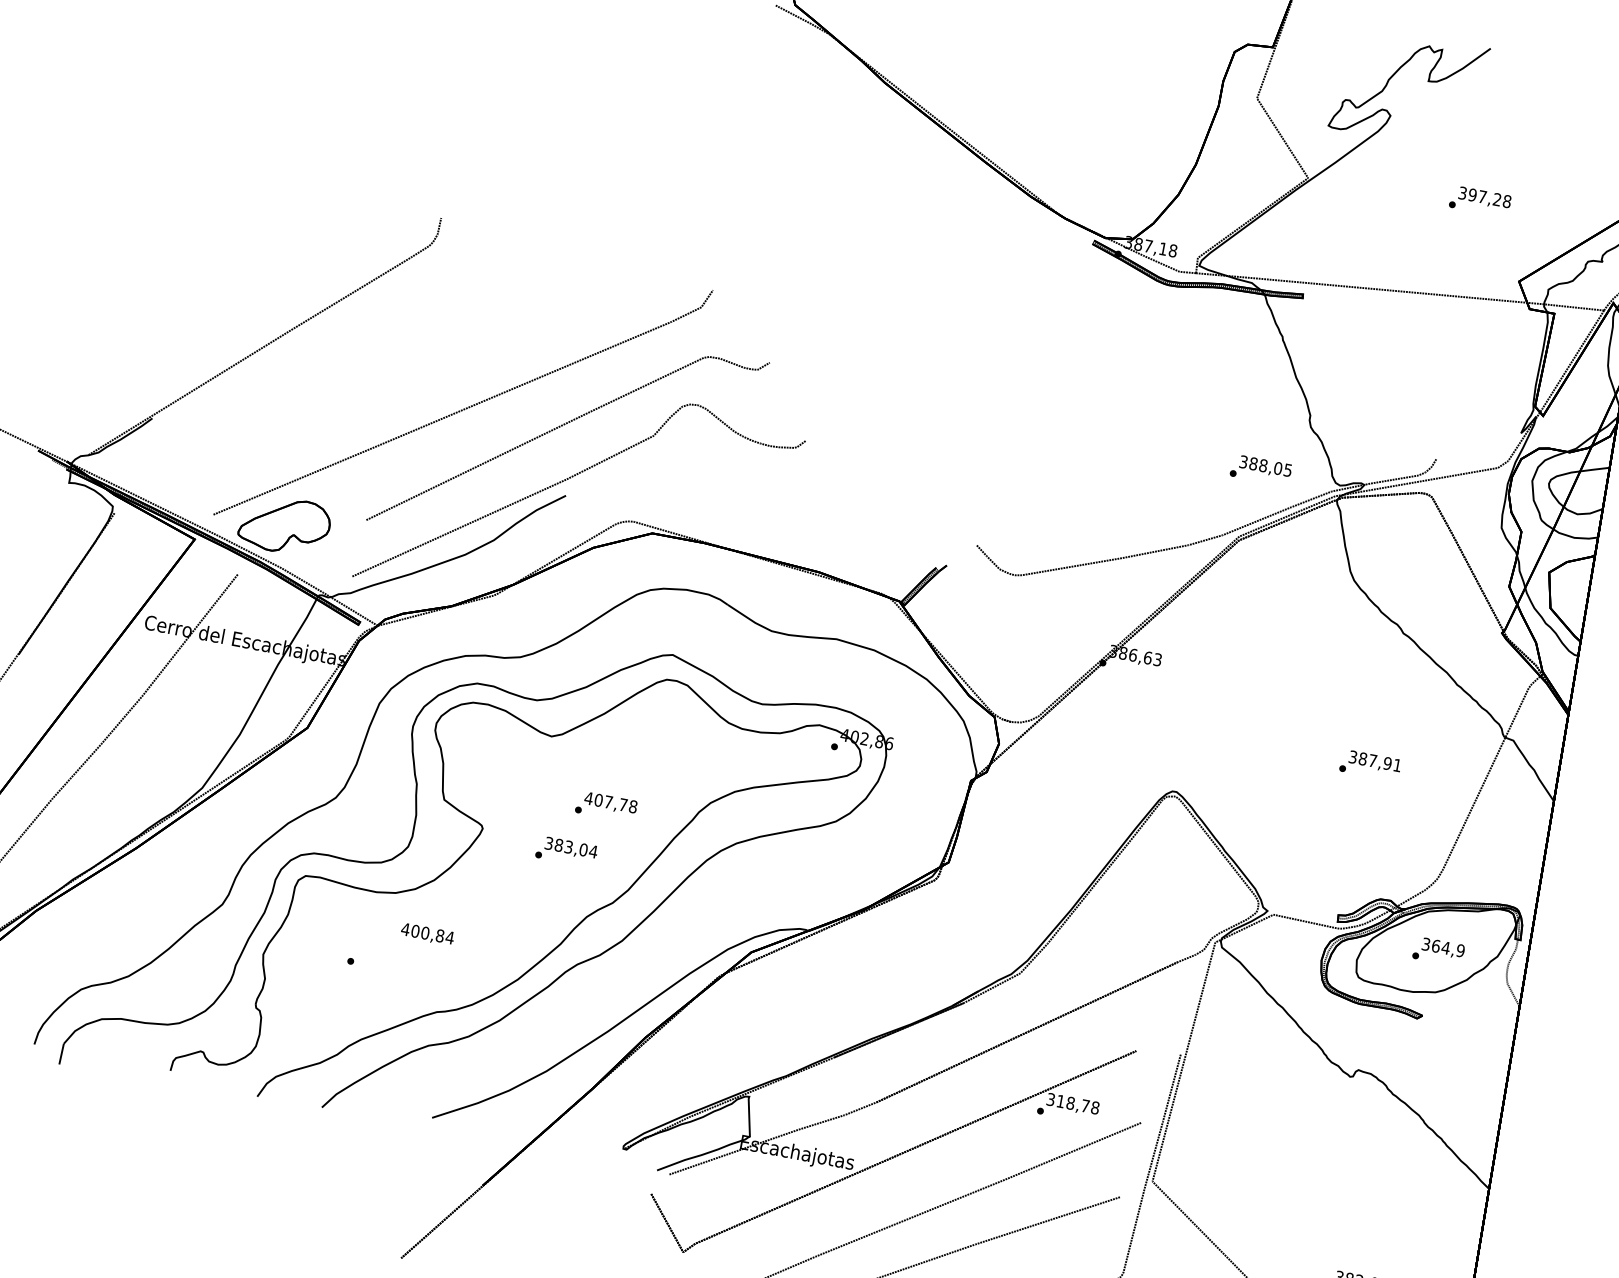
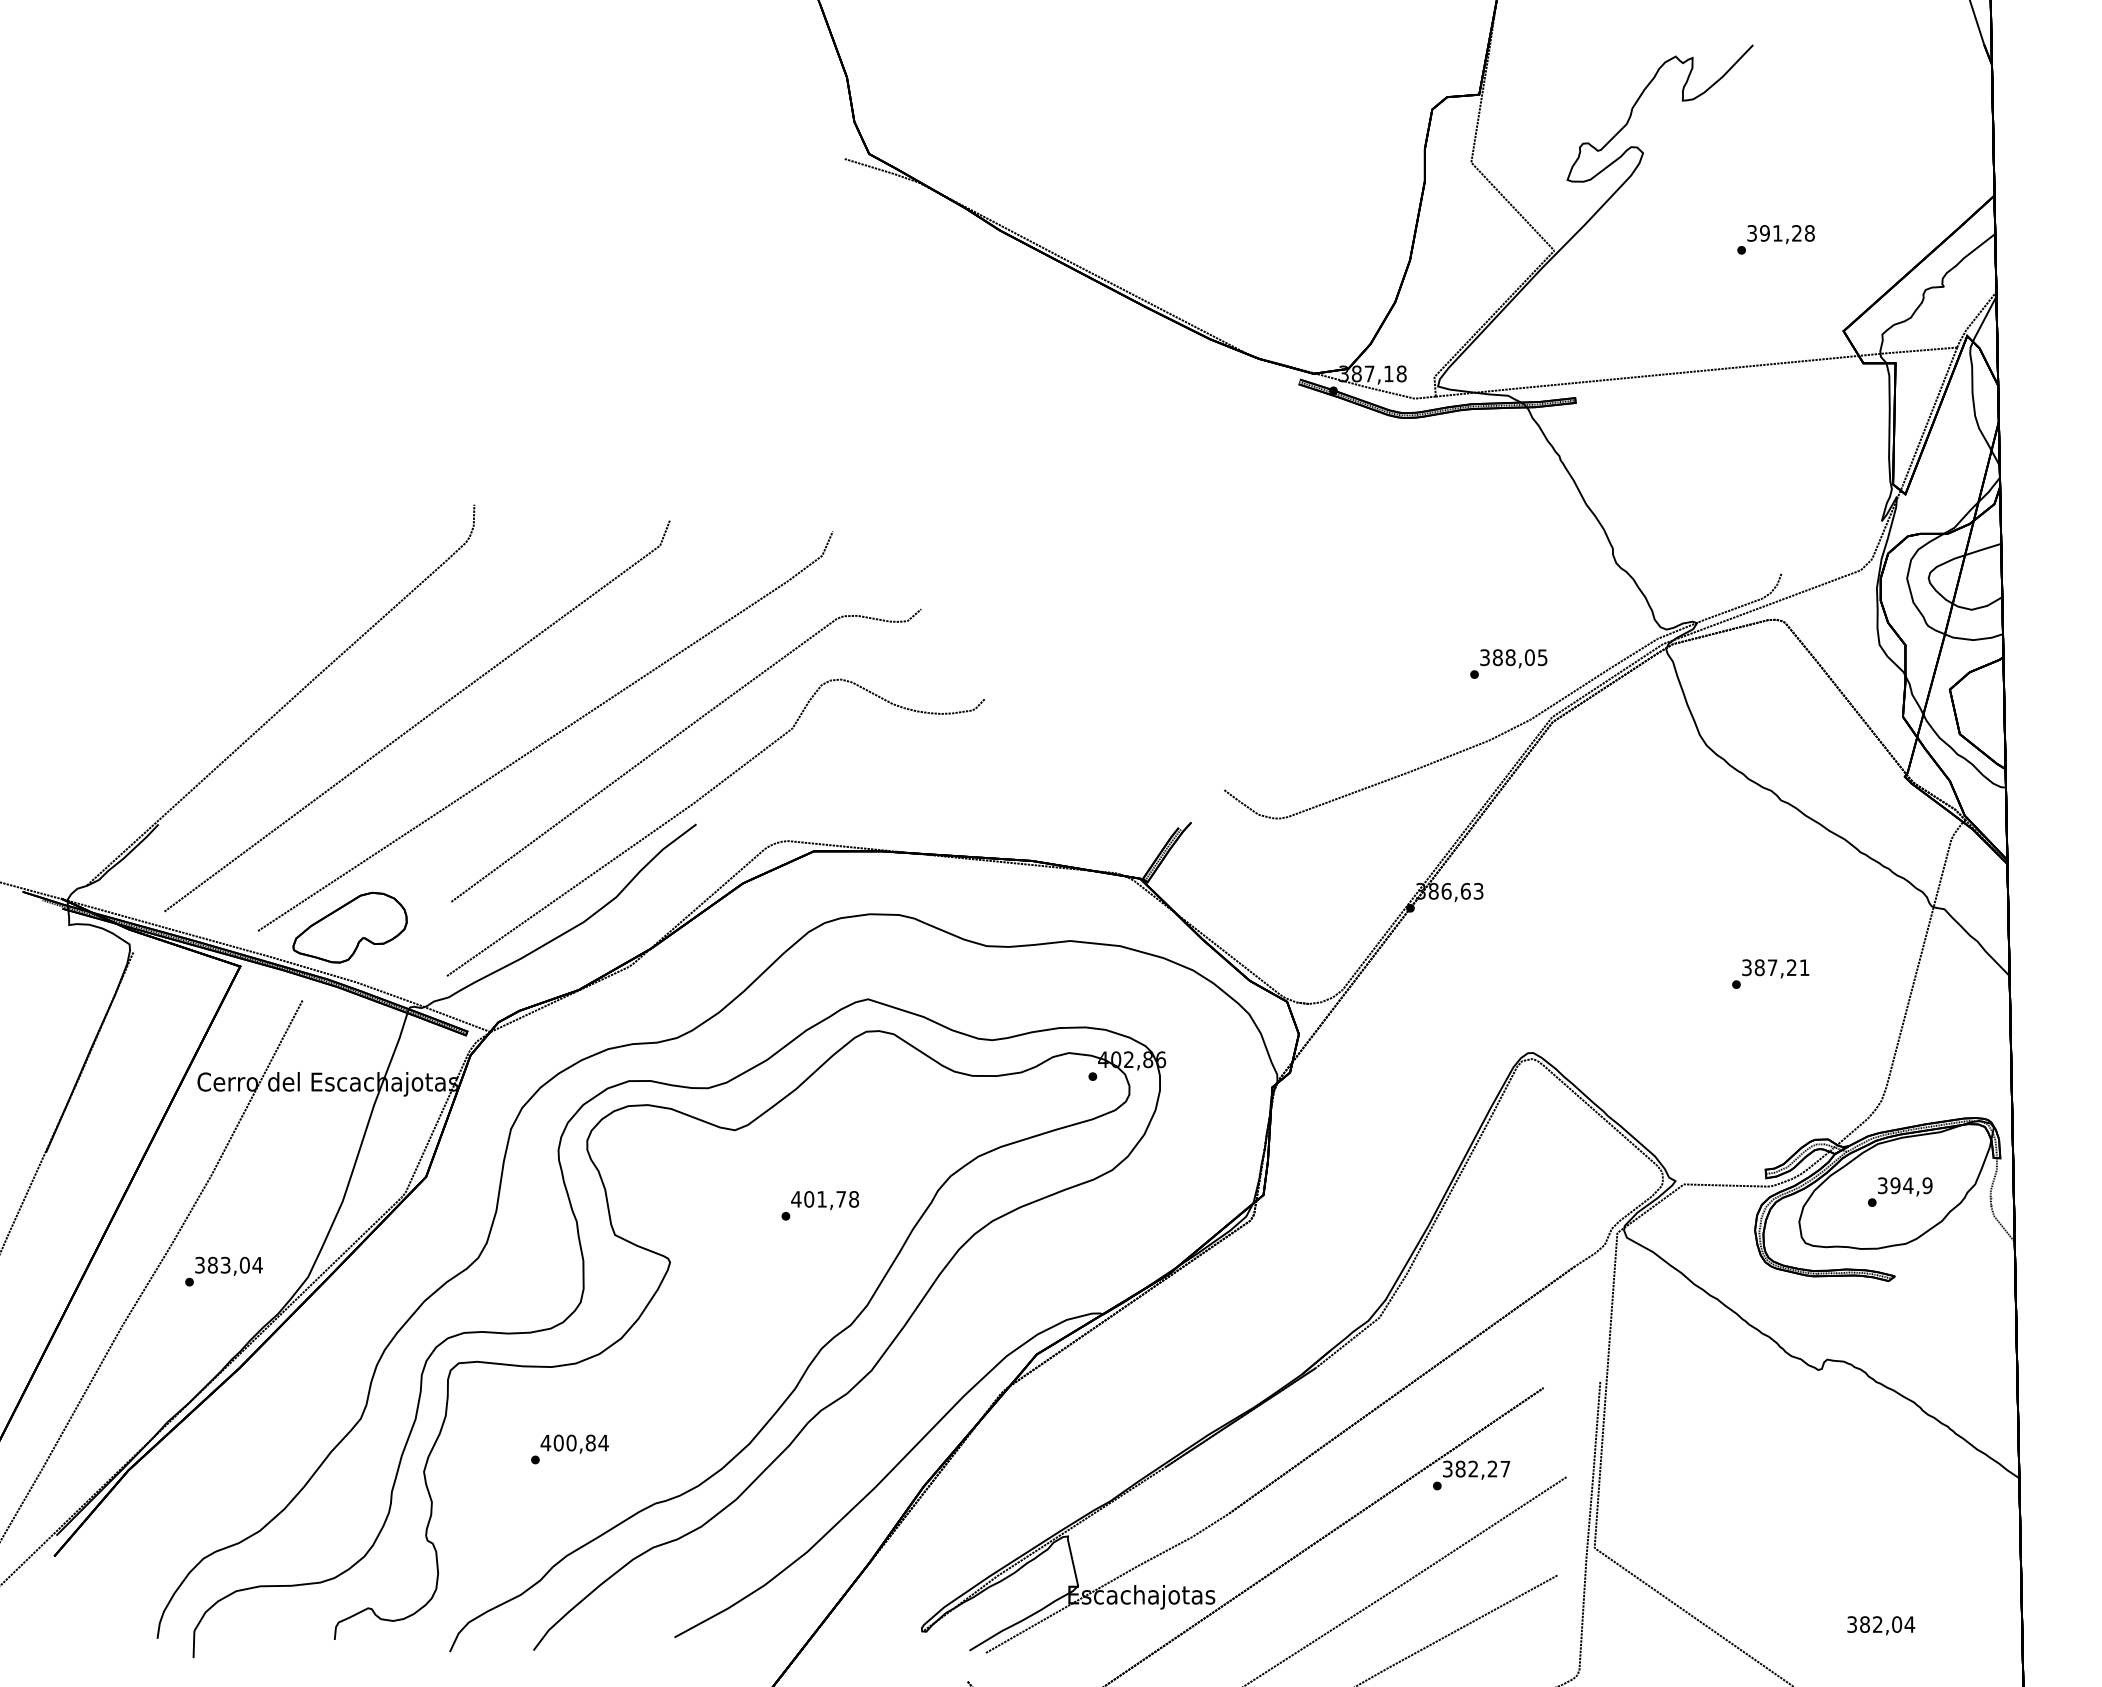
text: (1482, 196) -> (1777, 233), 397,28 -> 391,28
line: (369, 375) -> (421, 719), added
text: (1260, 469) -> (1508, 663), moved
text: (1387, 763) -> (1791, 967), 387,91 -> 387,21
text: (608, 802) -> (821, 1199), 407,78 -> 401,78
text: (566, 851) -> (223, 1271), moved
text: (427, 933) -> (574, 1443), moved
text: (1436, 946) -> (1895, 1185), 364,9 -> 394,9
text: (1077, 1104) -> (1482, 1468), 318,78 -> 382,27

